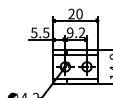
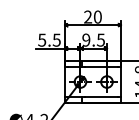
text: (81, 32) -> (100, 39), 9.2 -> 9.5

